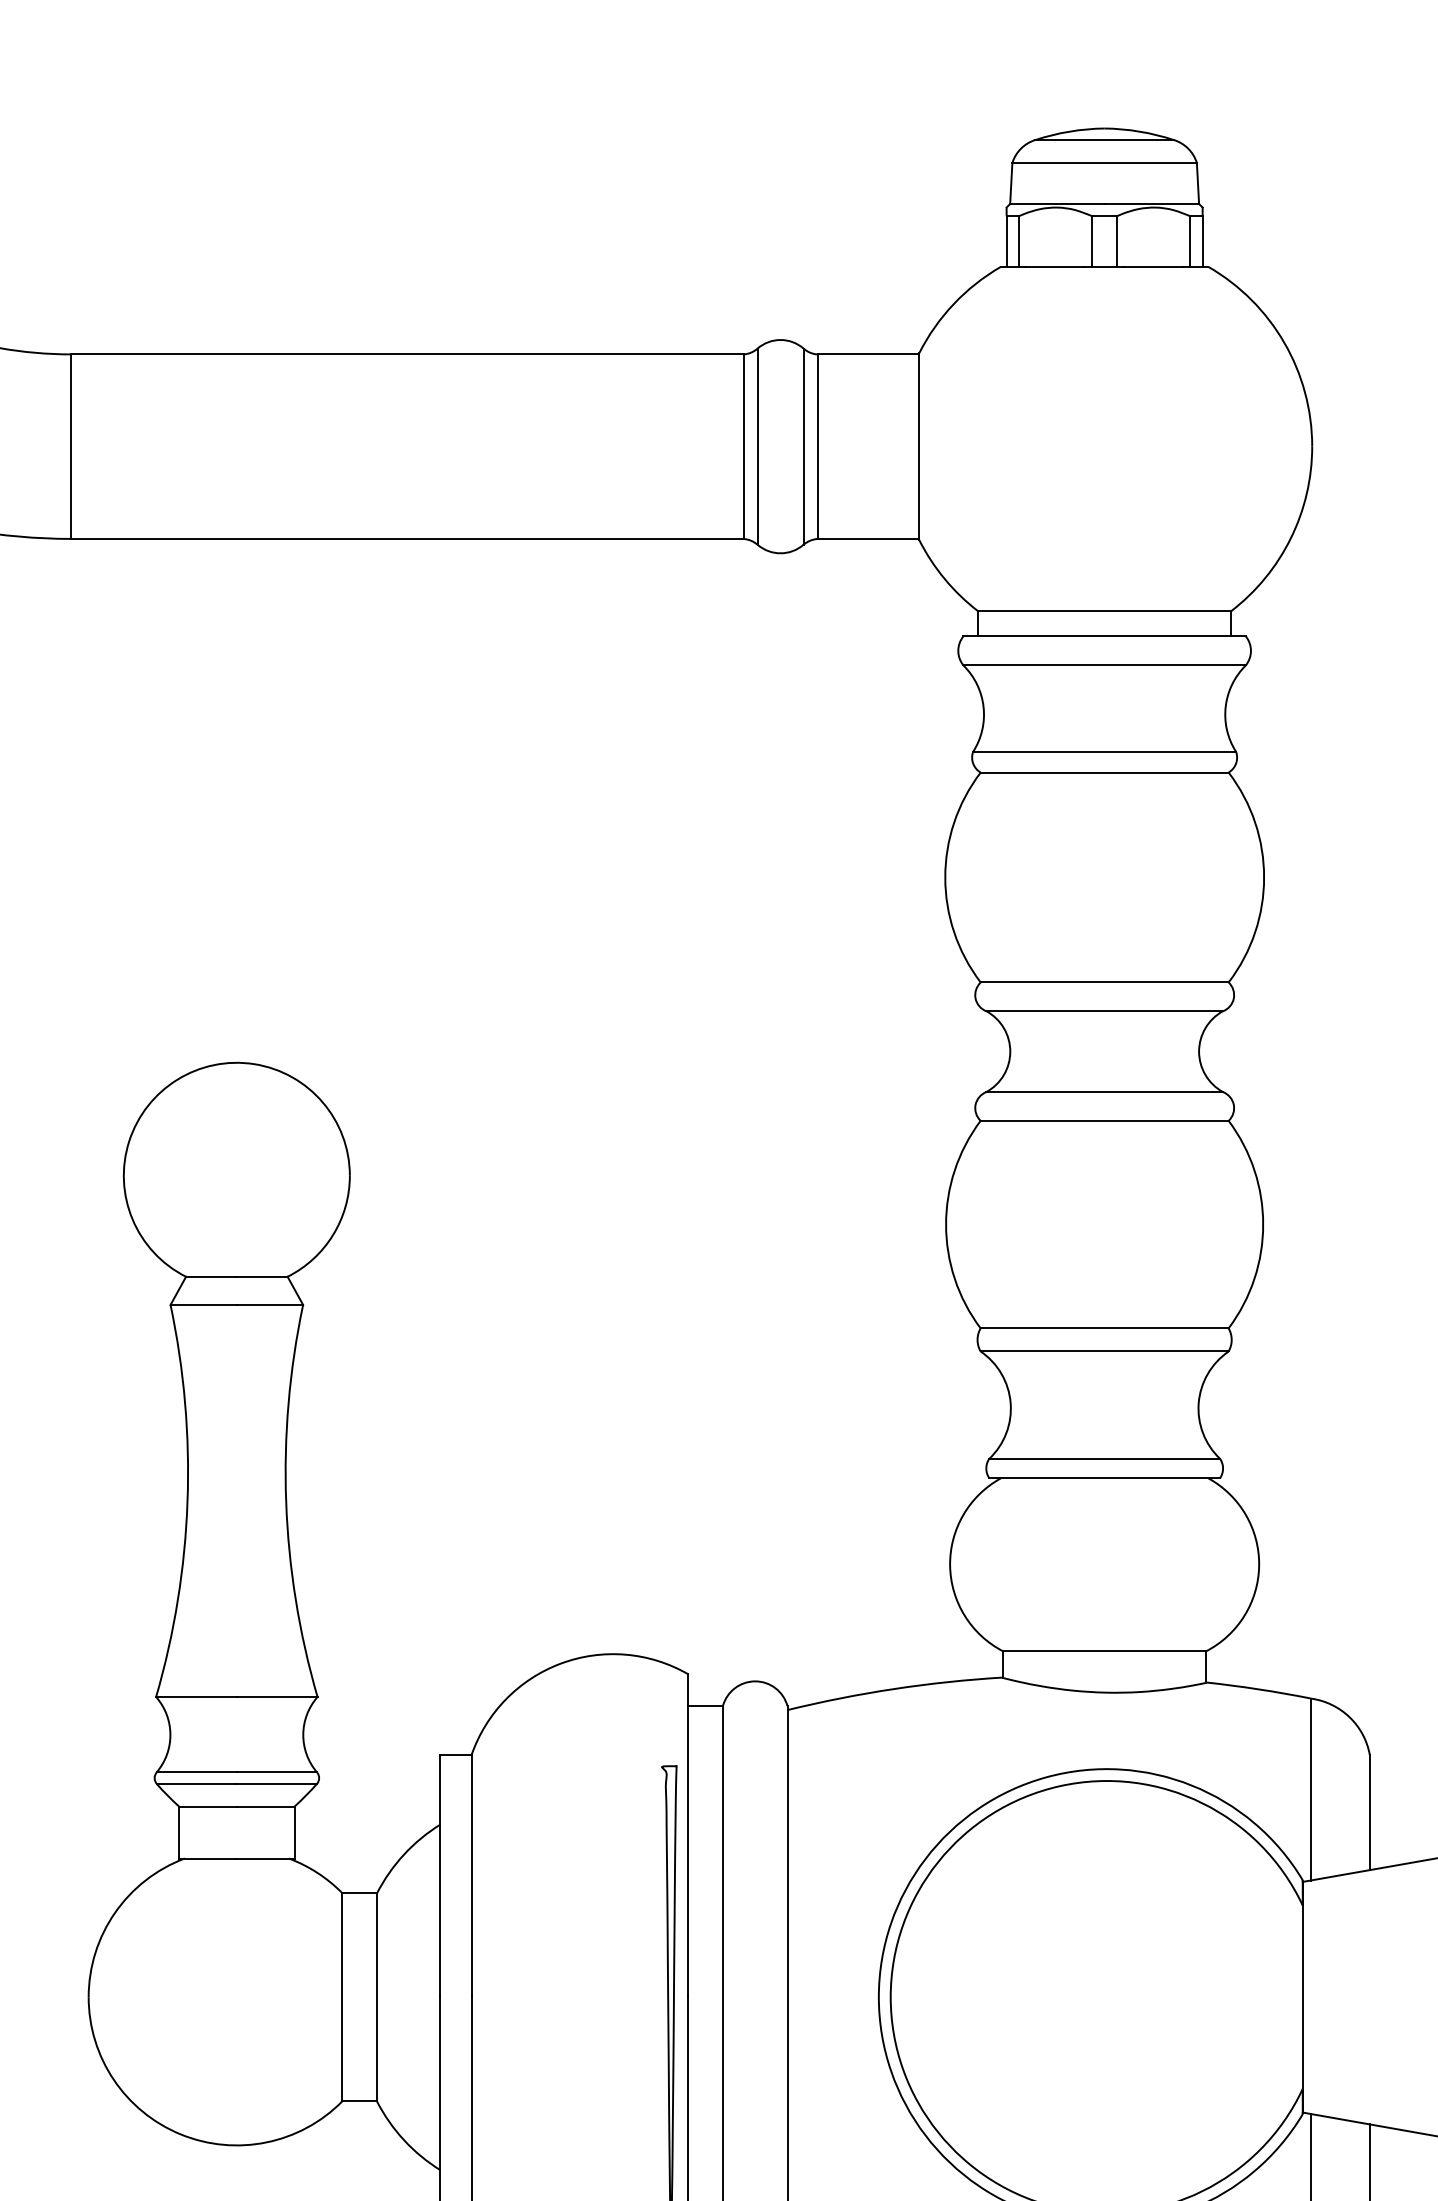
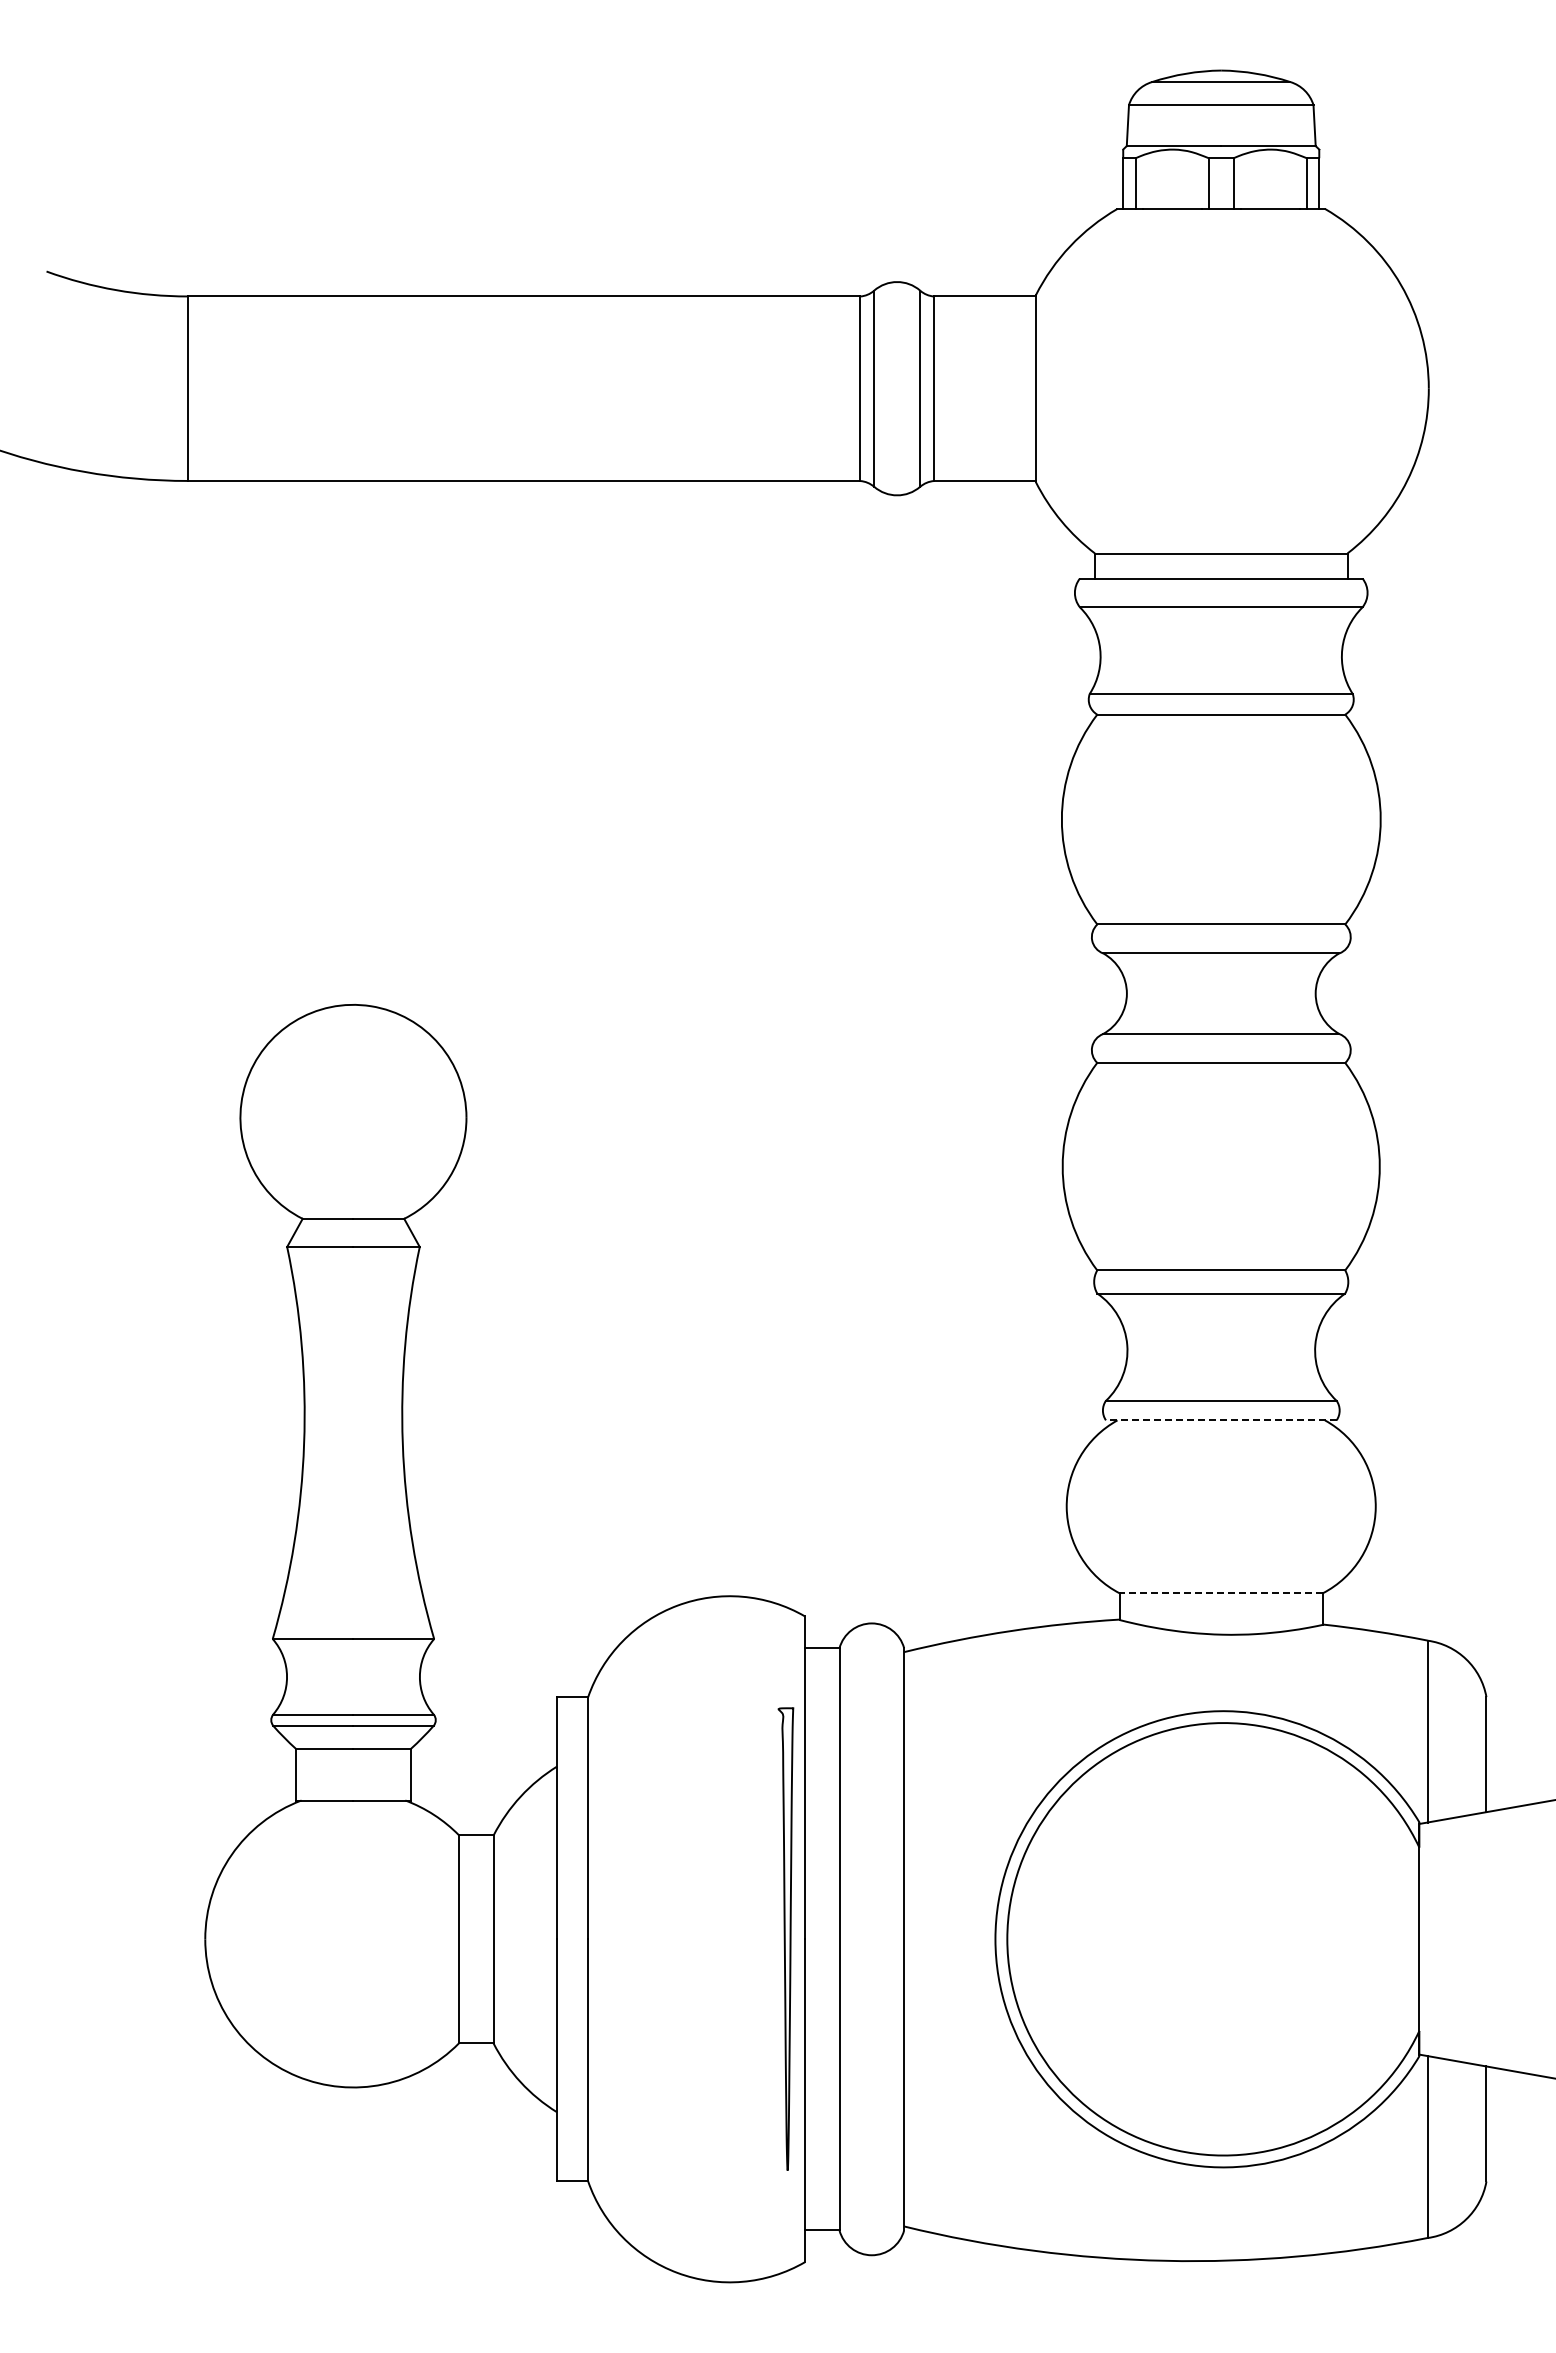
line: (1103, 1478) -> (1220, 1420), solid -> dashed
line: (1103, 1651) -> (1220, 1593), solid -> dashed

